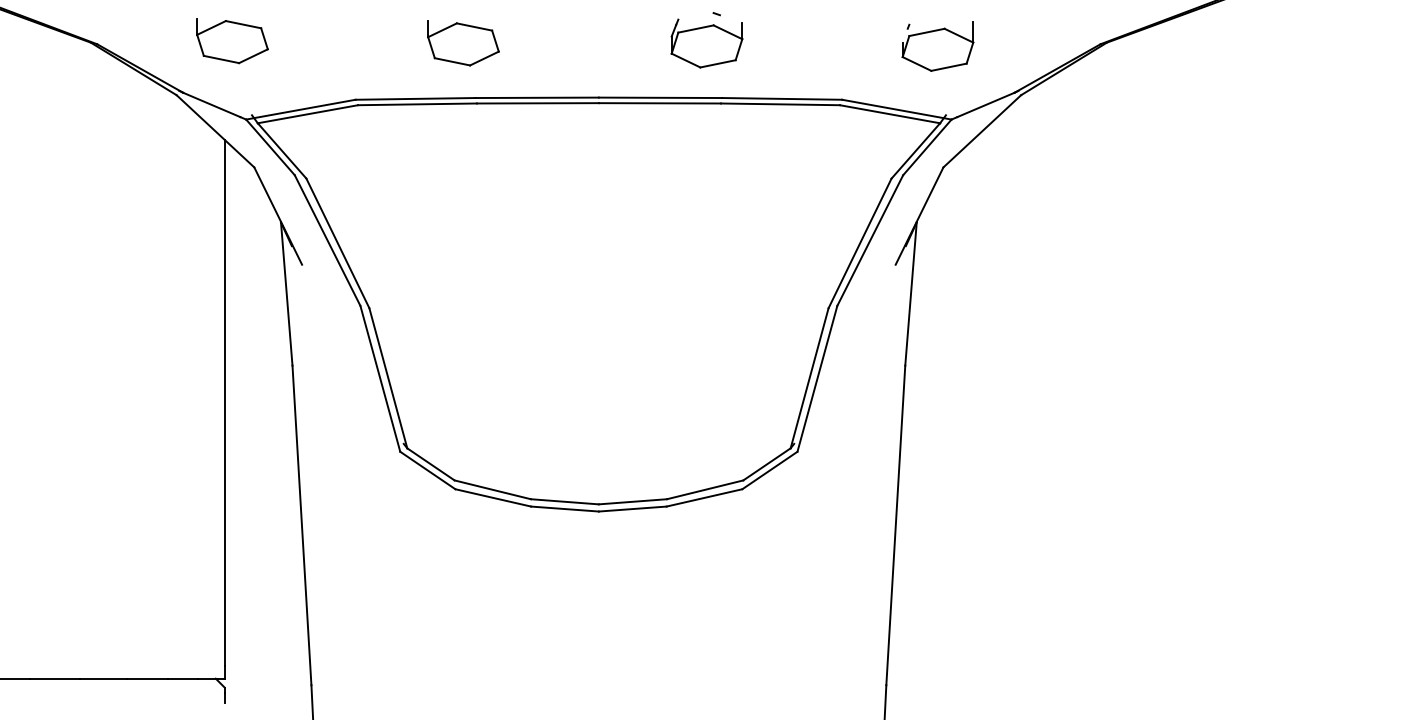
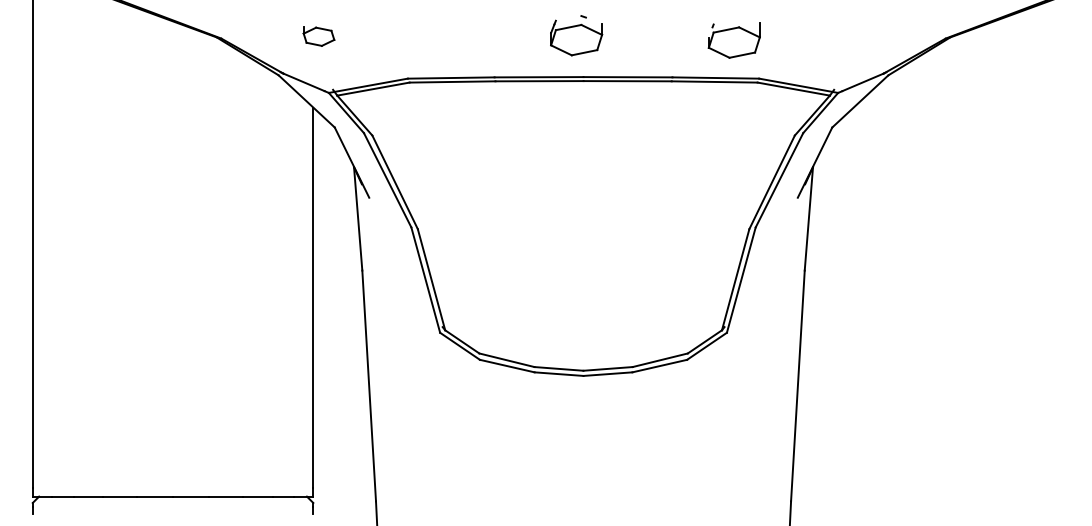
part: (706, 40) -> (576, 35), moved
part: (231, 41) -> (318, 36), size x0.6
part: (463, 42) -> (485, 37), removed
part: (936, 46) -> (733, 40), moved

